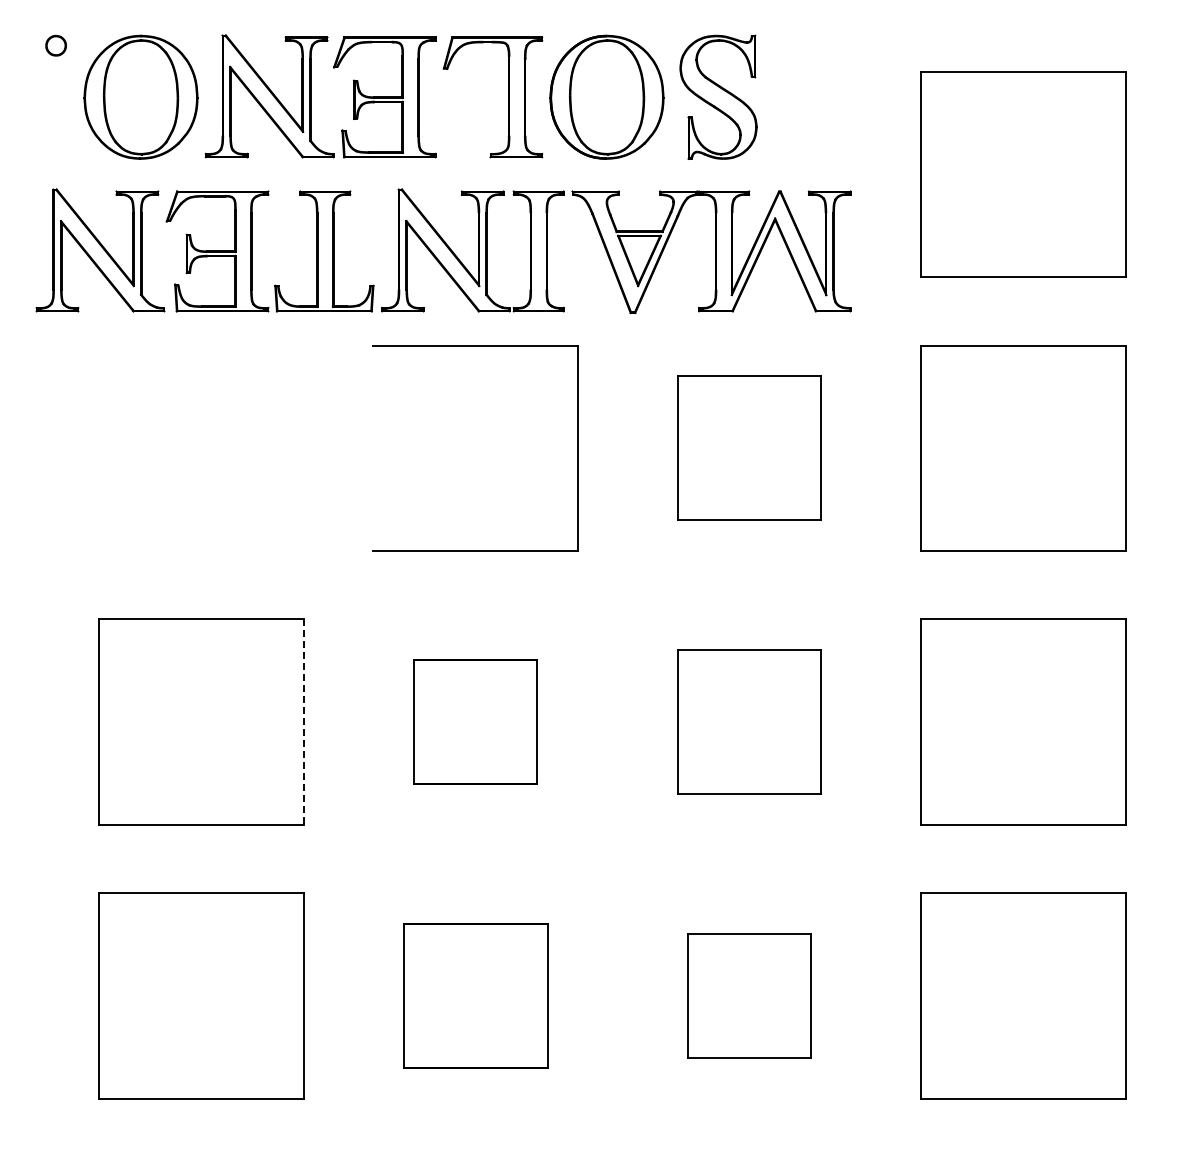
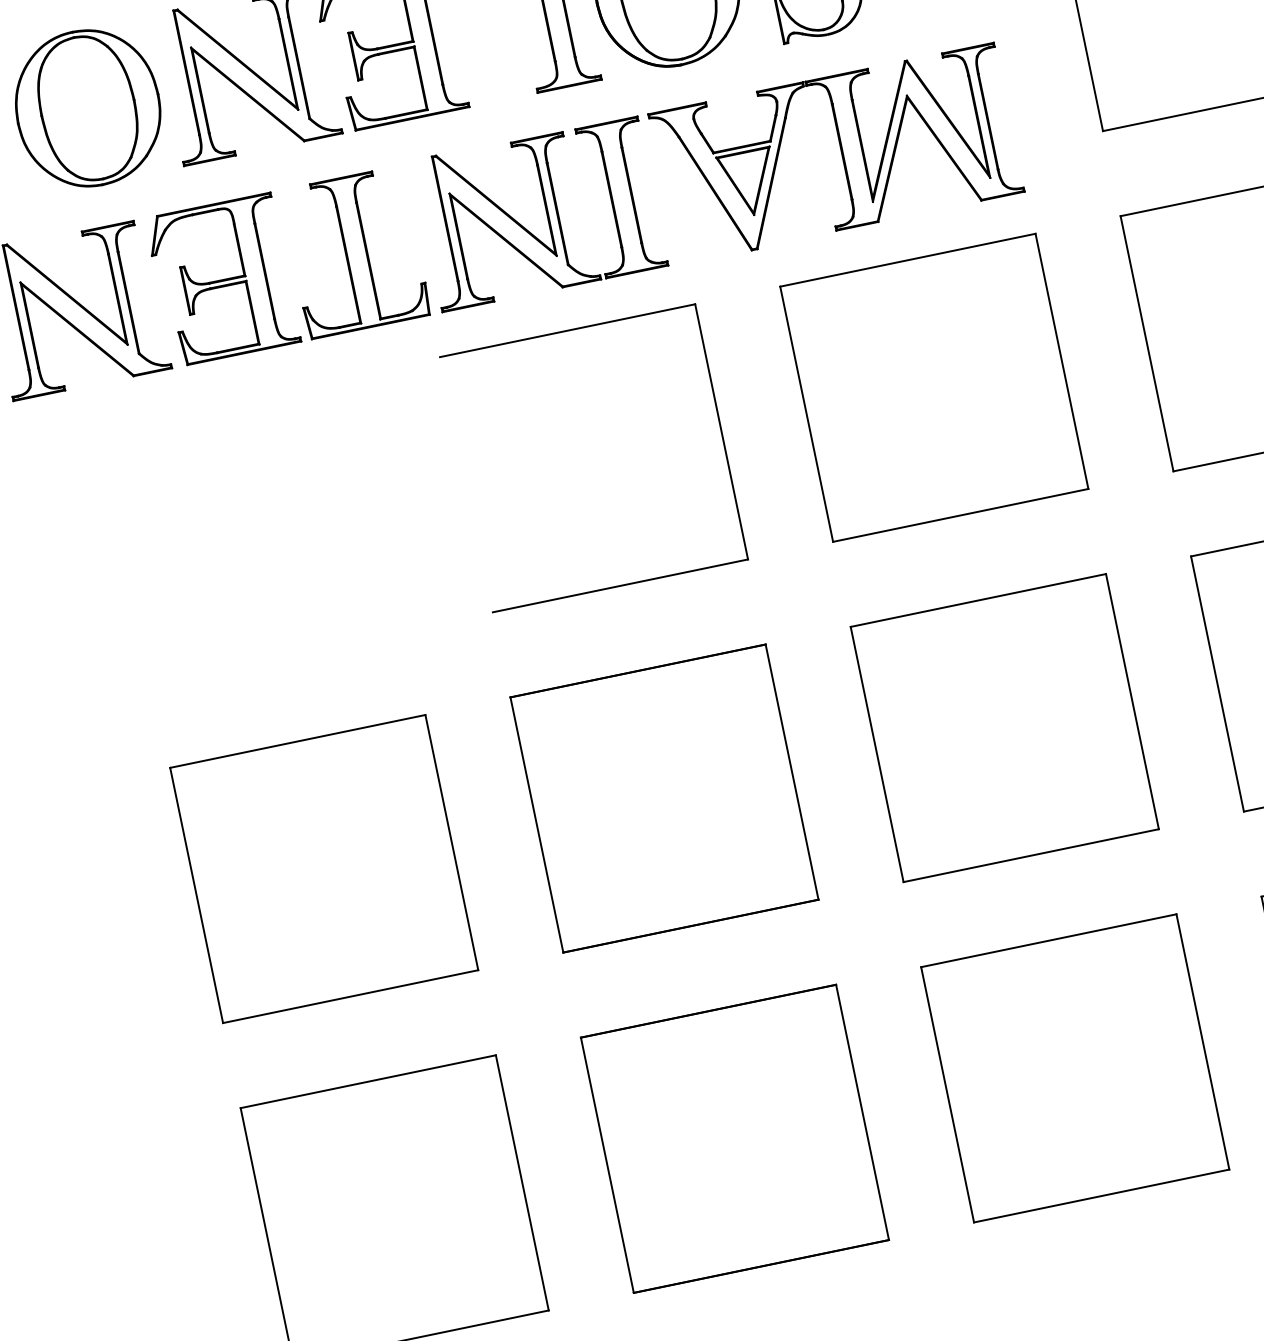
part: (749, 448) -> (934, 388), size x1.43
part: (475, 721) -> (664, 797), size x1.67
part: (749, 721) -> (1004, 727), size x1.43
line: (304, 722) -> (451, 842), dashed -> solid
part: (475, 995) -> (734, 1138), size x1.43
part: (749, 995) -> (1075, 1067), size x1.67

